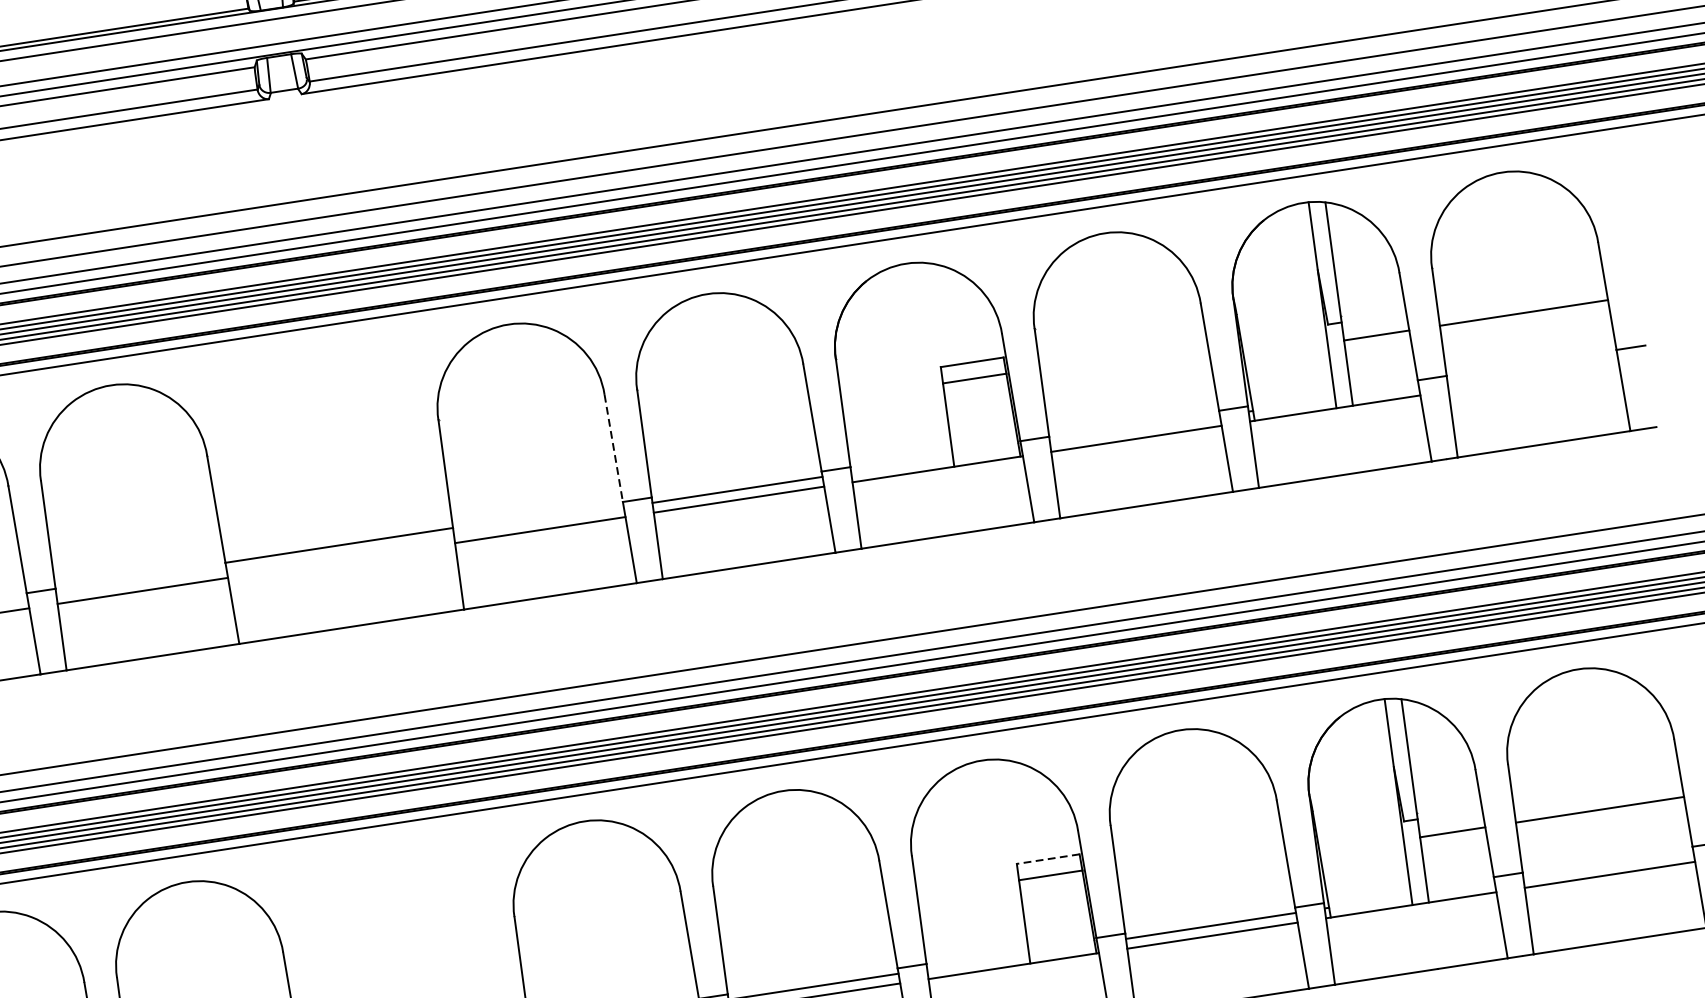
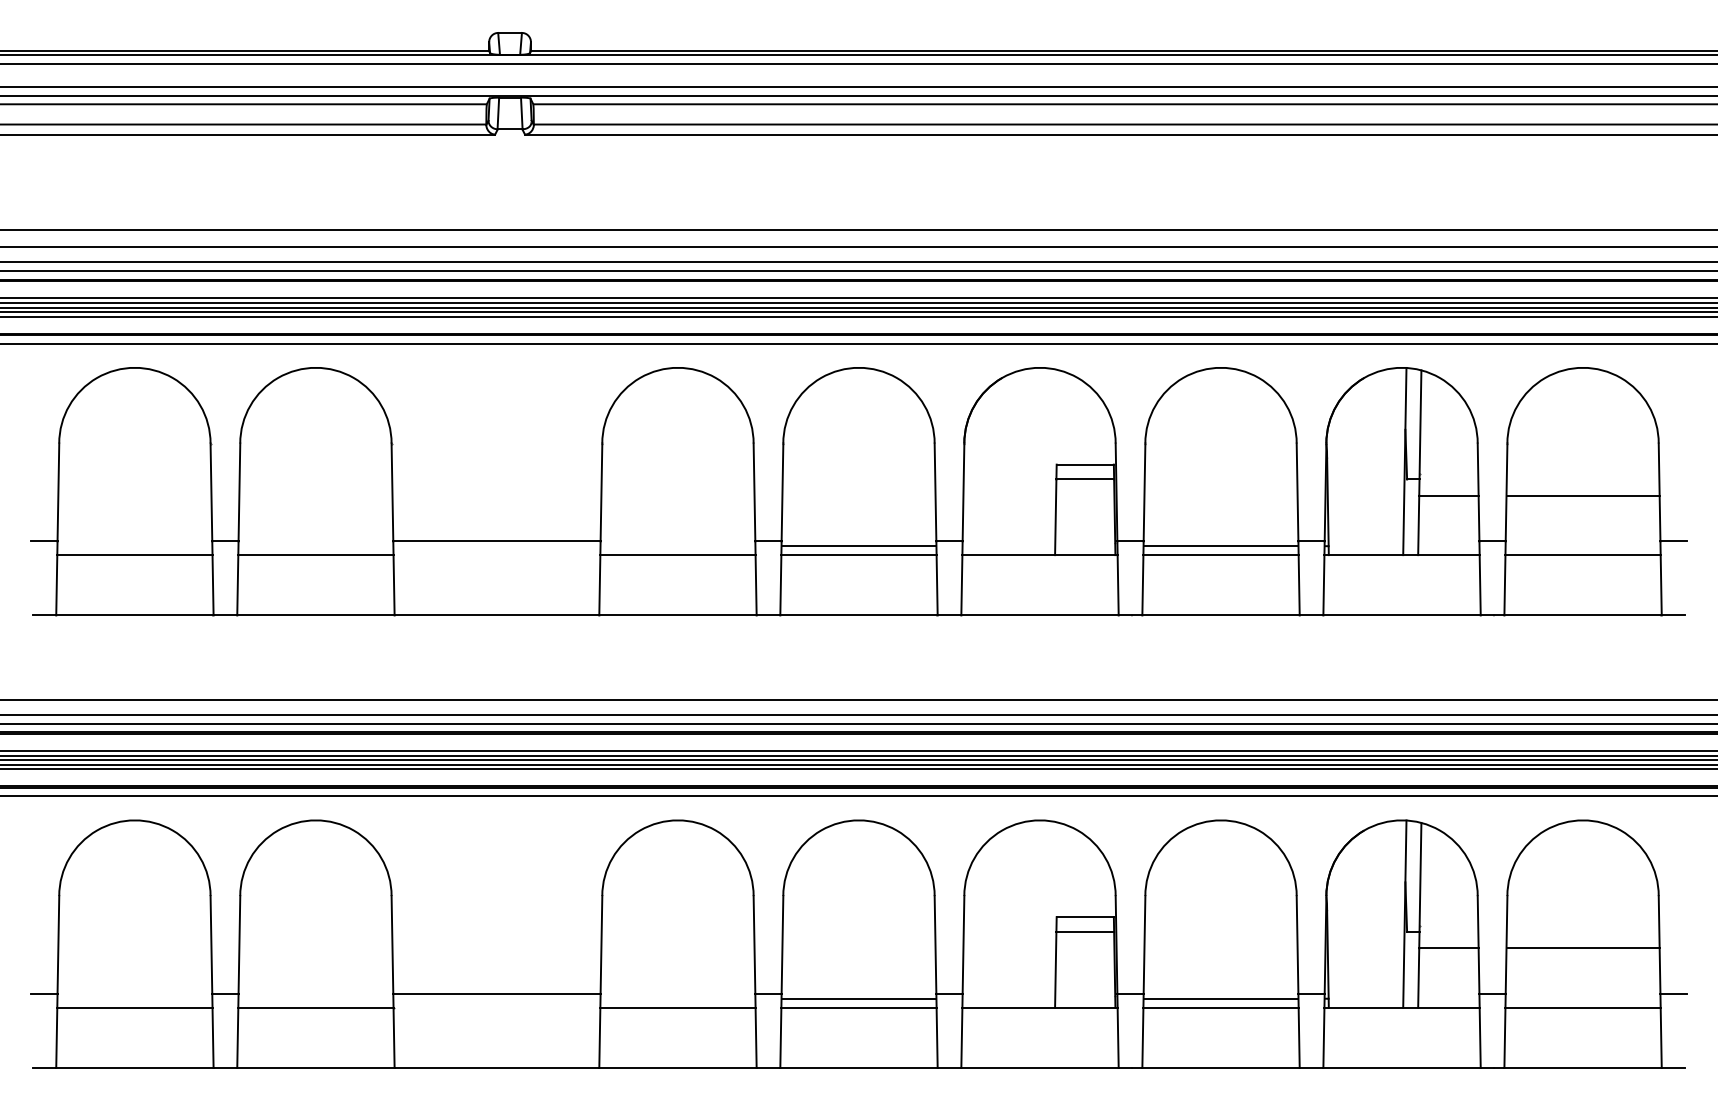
line: (1533, 378) -> (1582, 555), added
line: (1134, 429) -> (1220, 546), added
line: (613, 448) -> (754, 492), dashed -> solid
line: (1048, 859) -> (1085, 917), dashed -> solid

